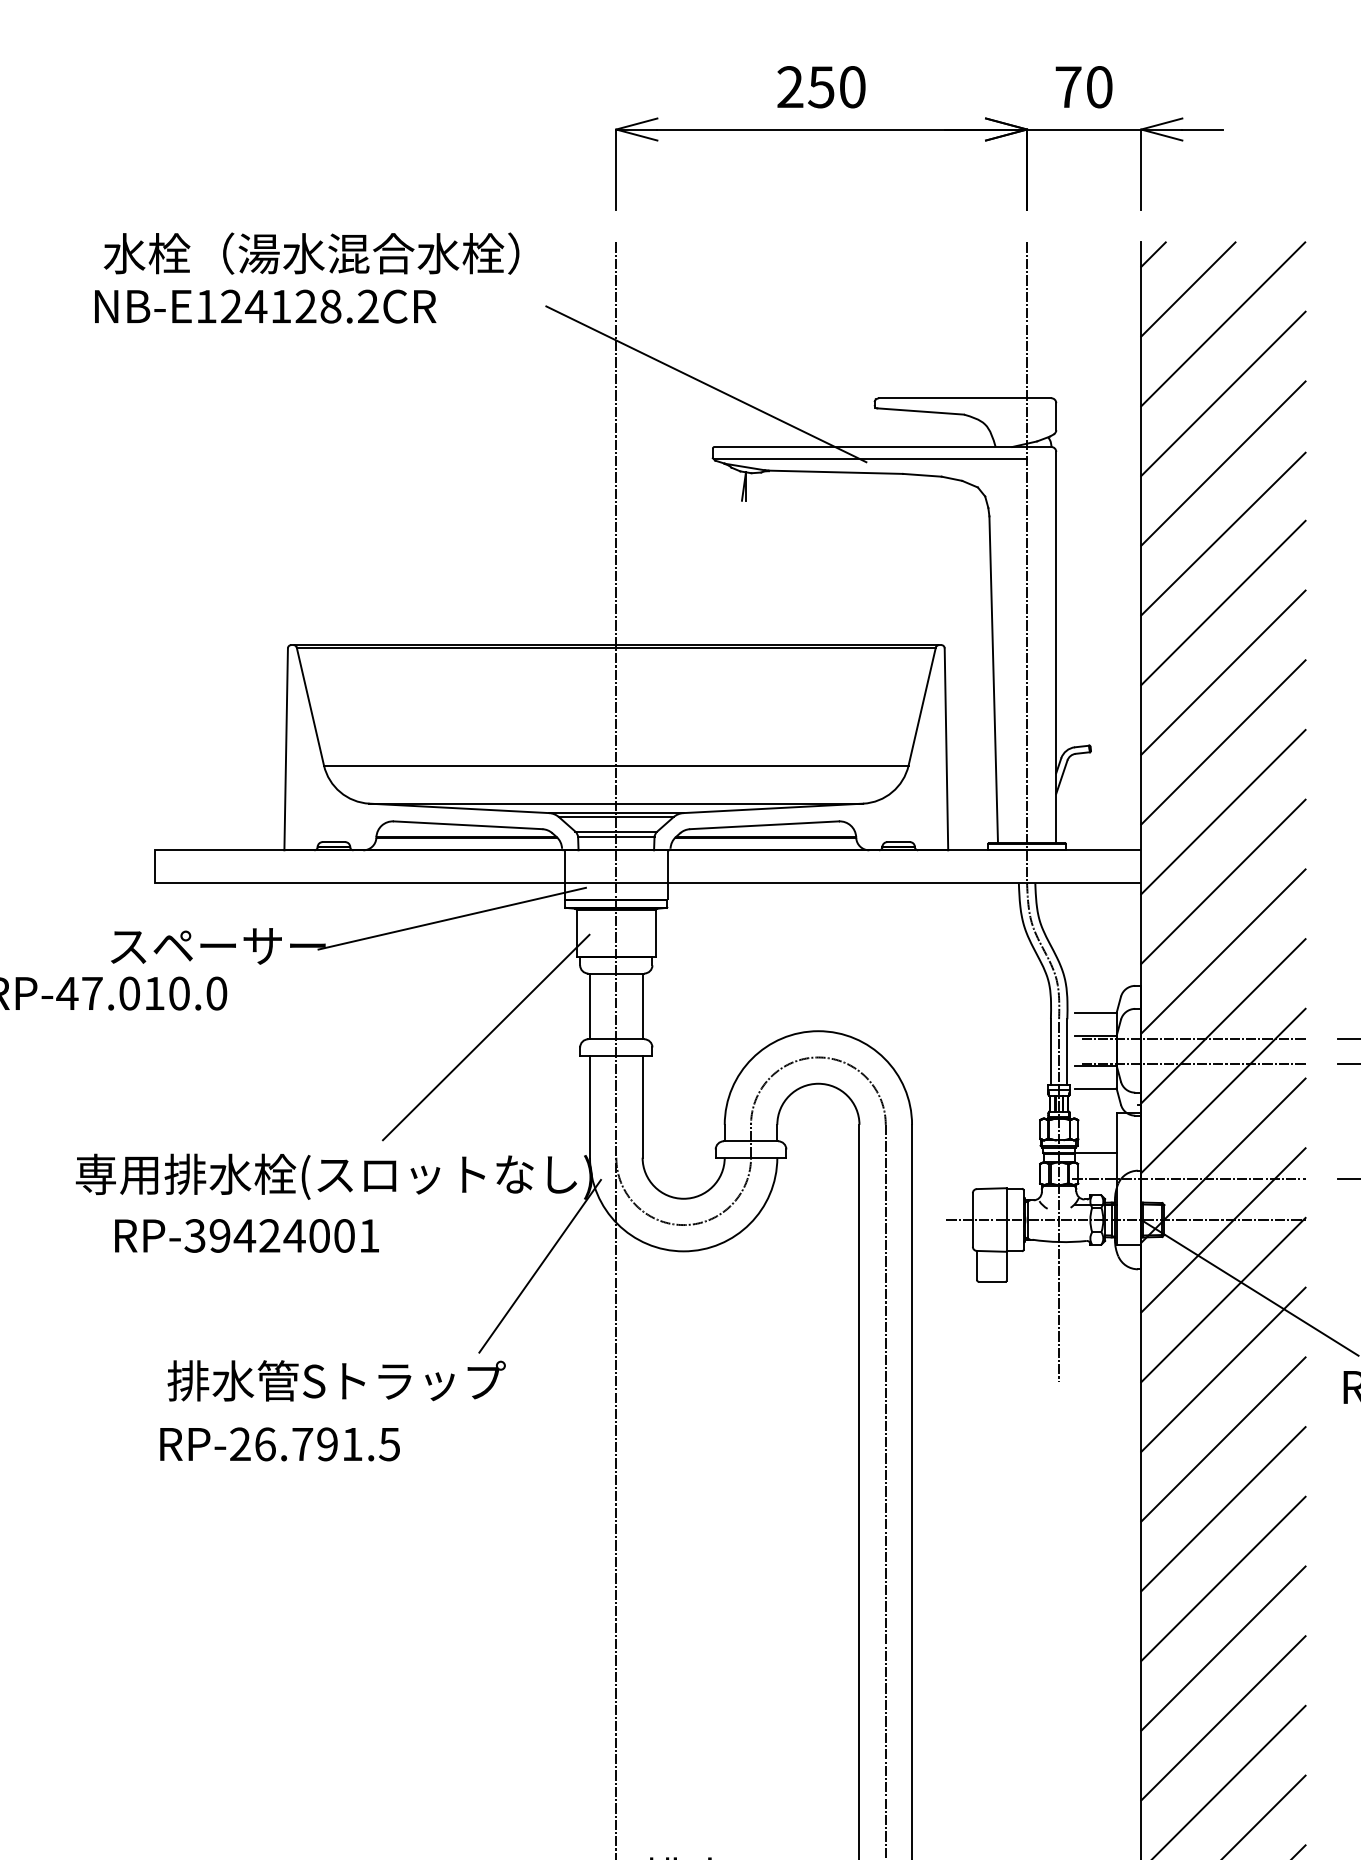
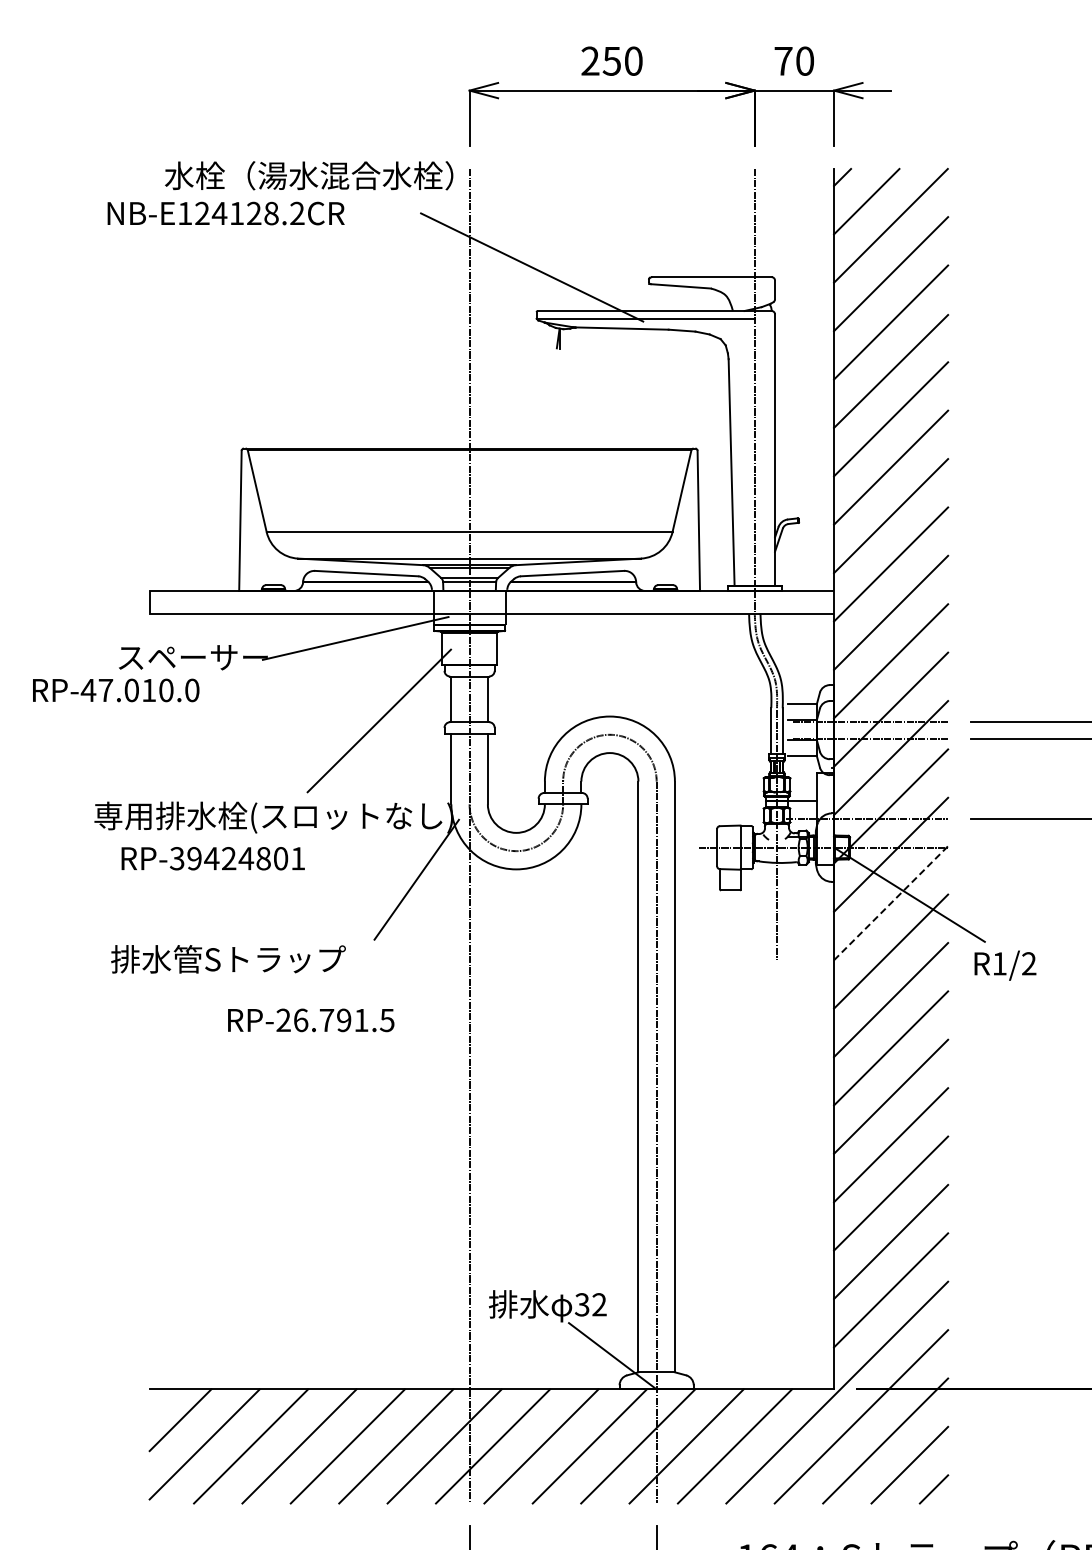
text: (312, 253) -> (309, 175), moved
text: (319, 1235) -> (263, 858), RP-39424001 -> RP-39424801
line: (1224, 1300) -> (891, 903), solid -> dashed
text: (336, 1381) -> (228, 959), moved
text: (280, 1444) -> (311, 1020), moved

